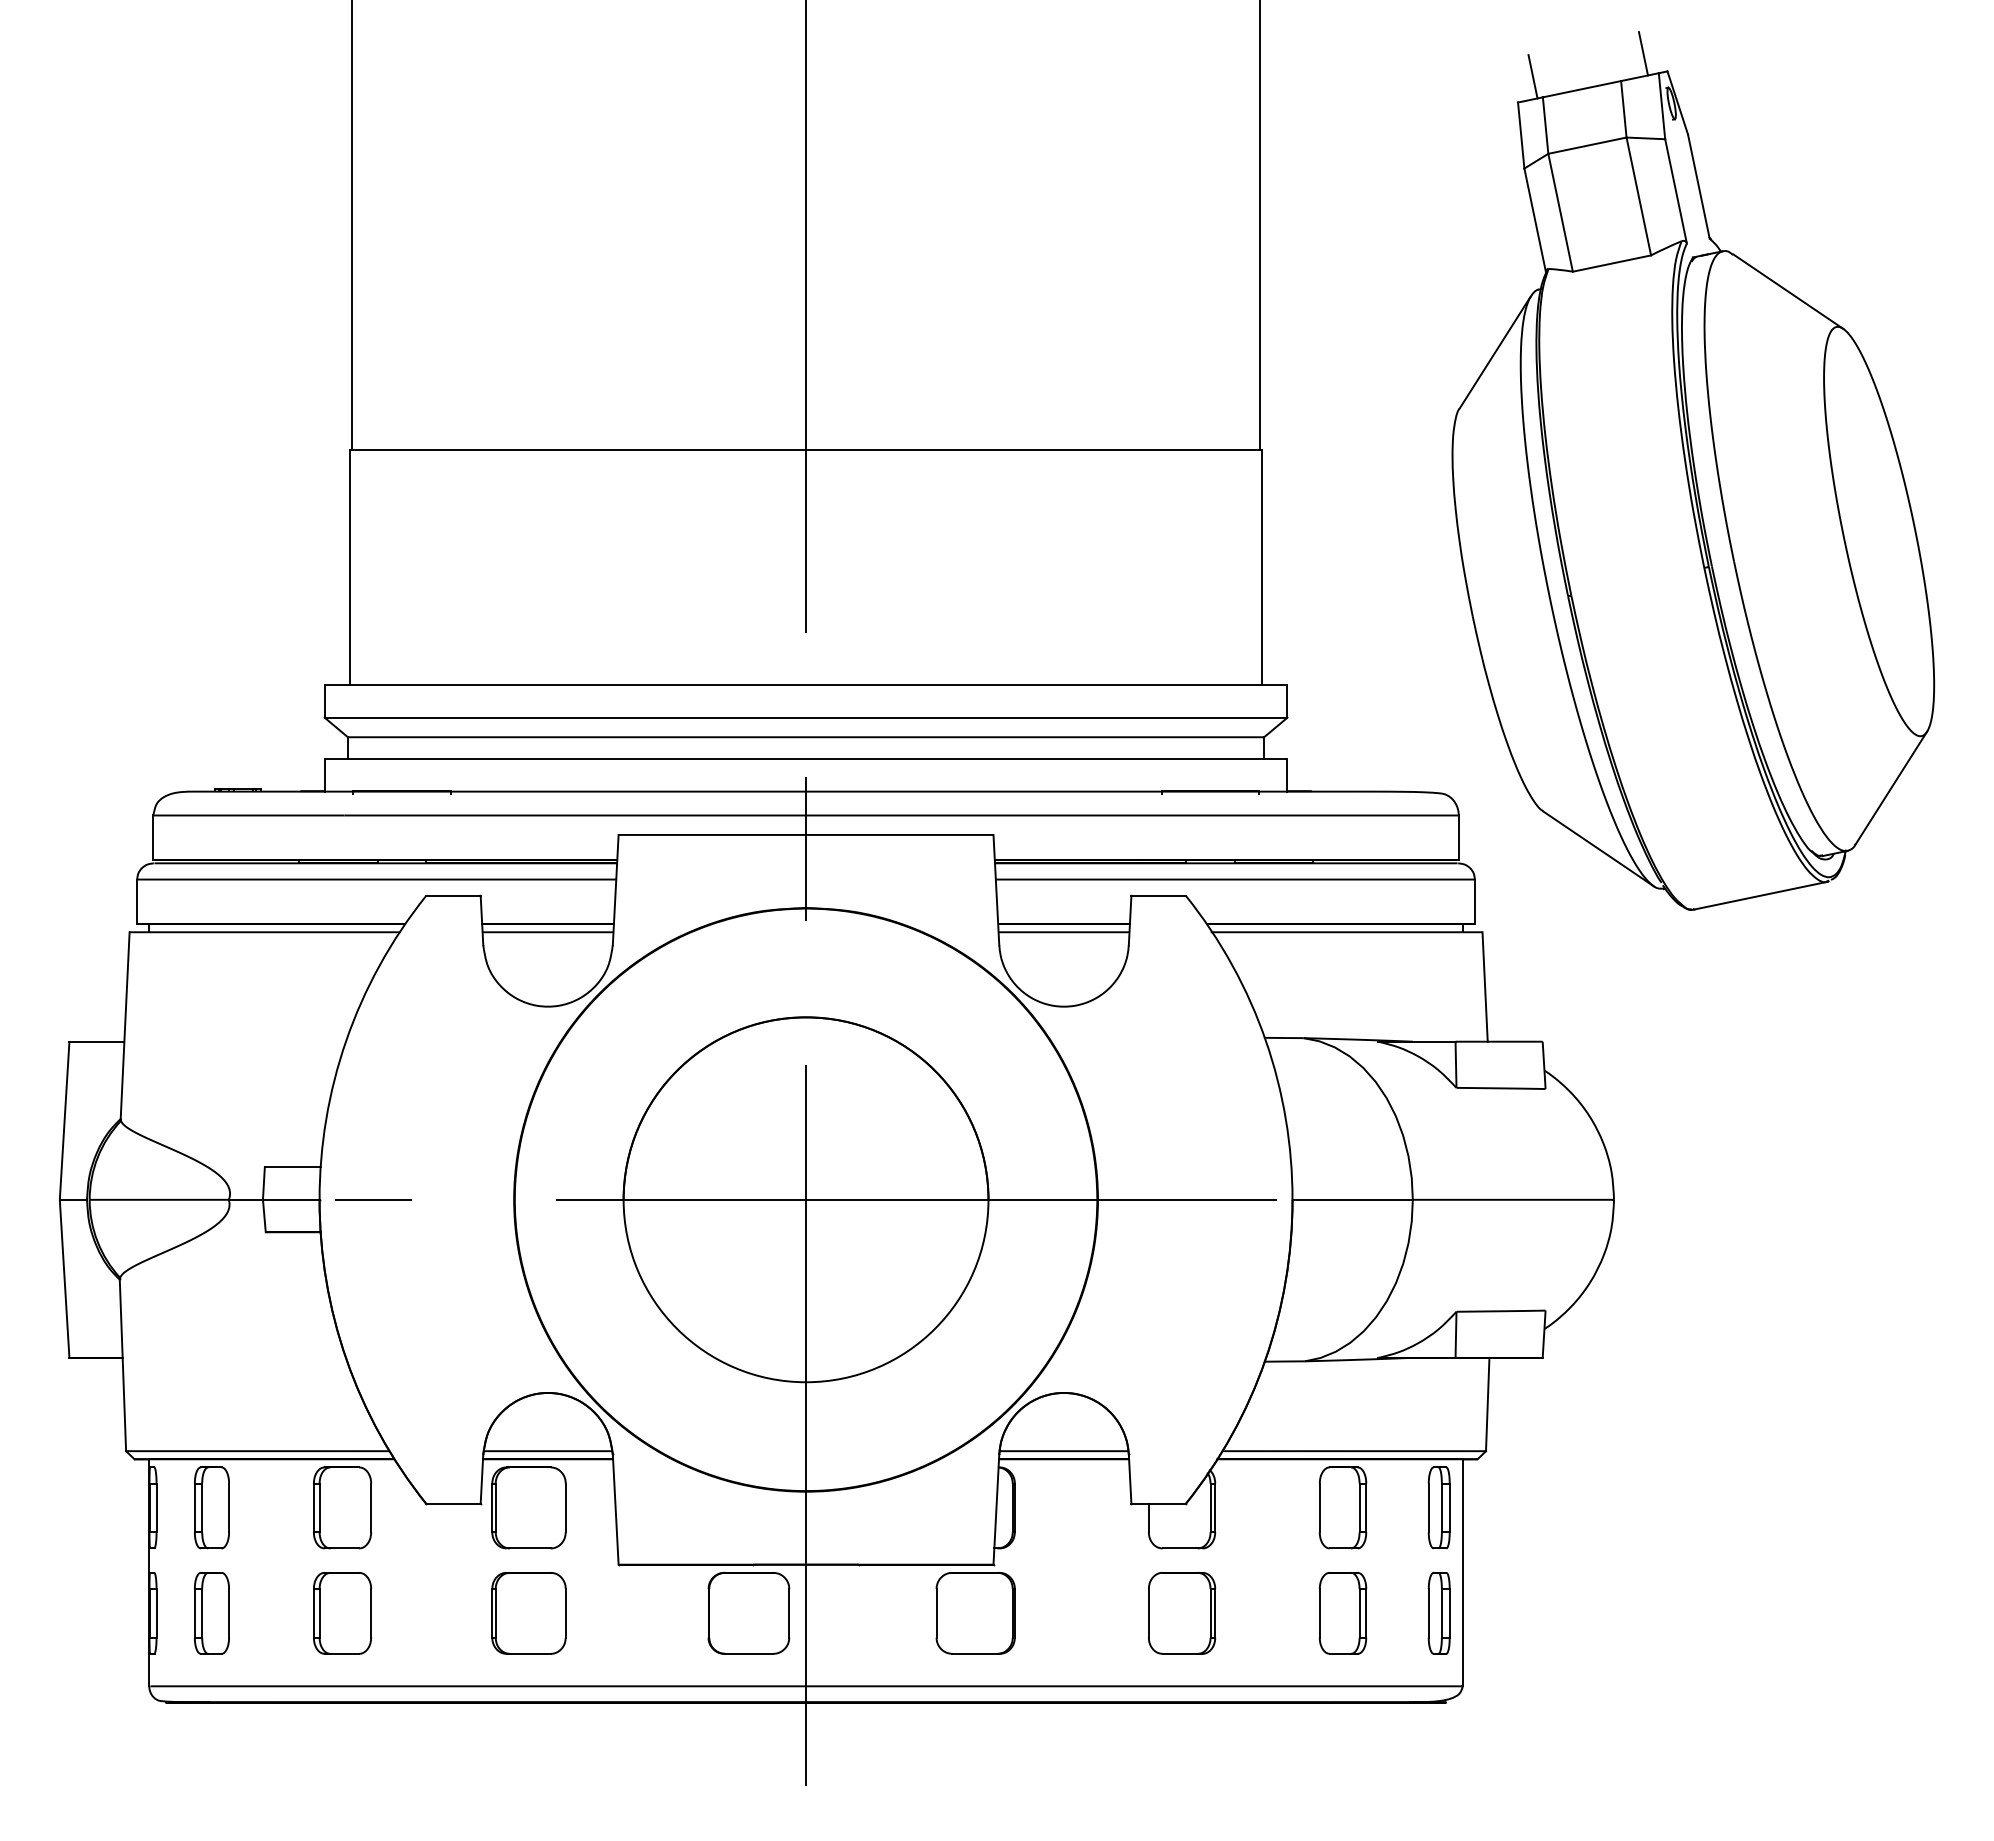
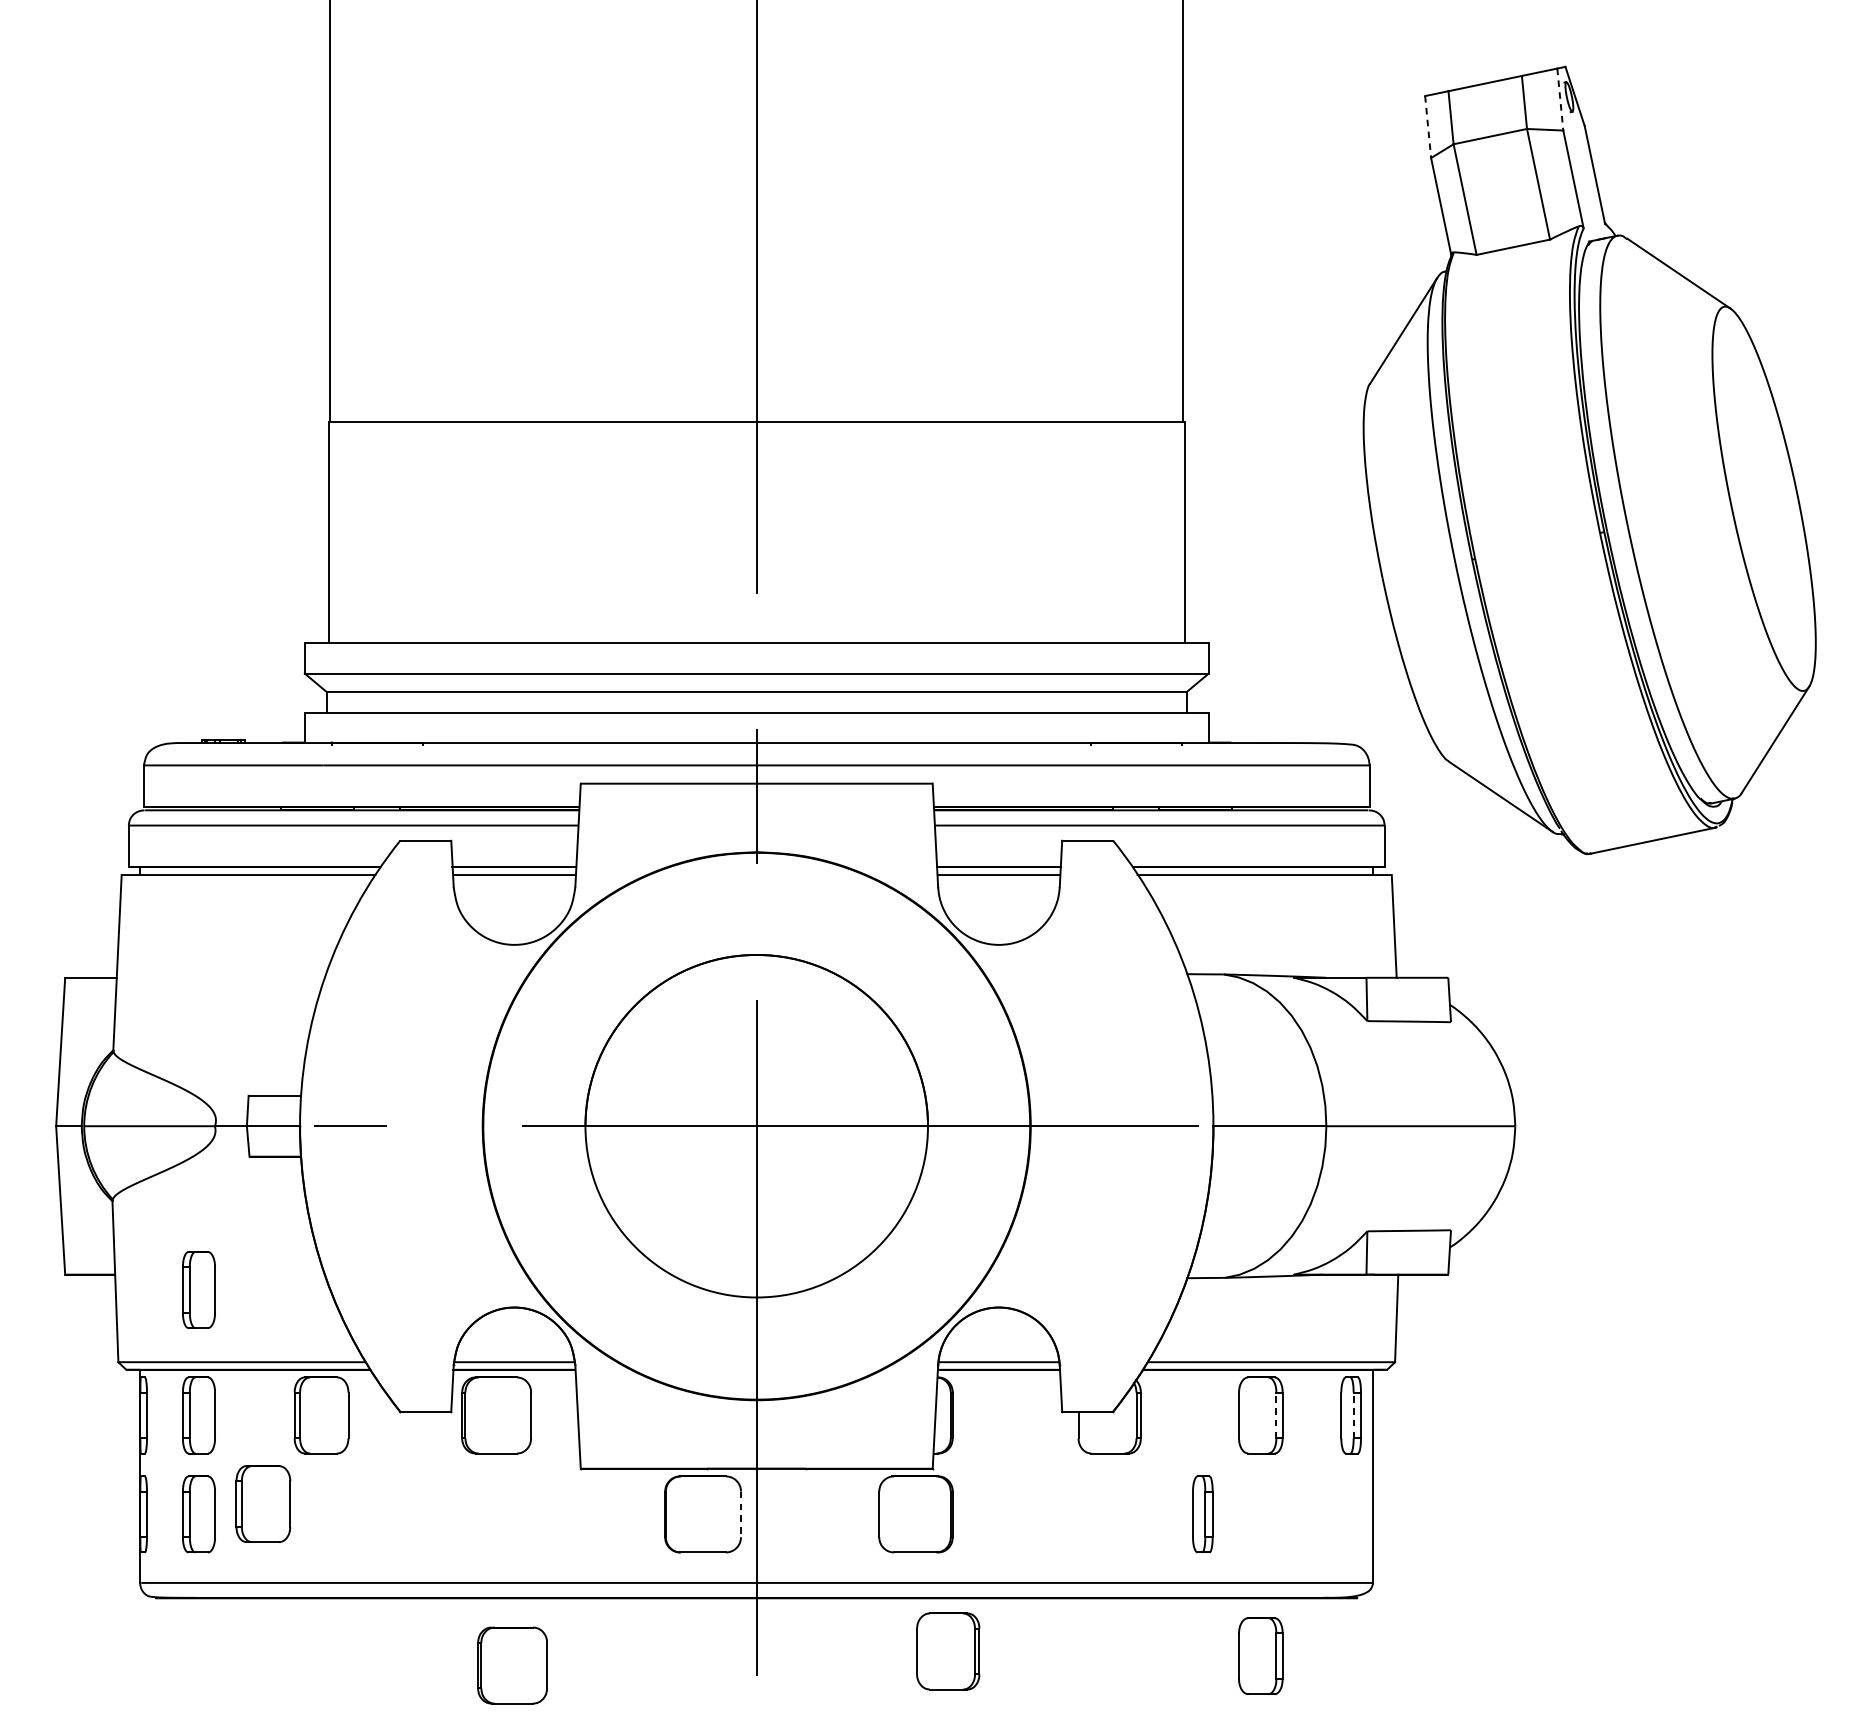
line: (1643, 53) -> (1542, 50), removed
line: (1532, 76) -> (1438, 71), removed
line: (1662, 106) -> (1560, 99), solid -> dashed
line: (1521, 136) -> (1428, 127), solid -> dashed
part: (211, 1374) -> (198, 1290), added
line: (1359, 1507) -> (1276, 1415), solid -> dashed
line: (1441, 1507) -> (1353, 1415), solid -> dashed
part: (342, 1613) -> (263, 1504), moved
part: (528, 1613) -> (512, 1665), moved
line: (789, 1613) -> (741, 1514), solid -> dashed
part: (1182, 1613) -> (948, 1651), moved
part: (1342, 1613) -> (1260, 1656), moved
part: (1438, 1613) -> (1202, 1514), moved

